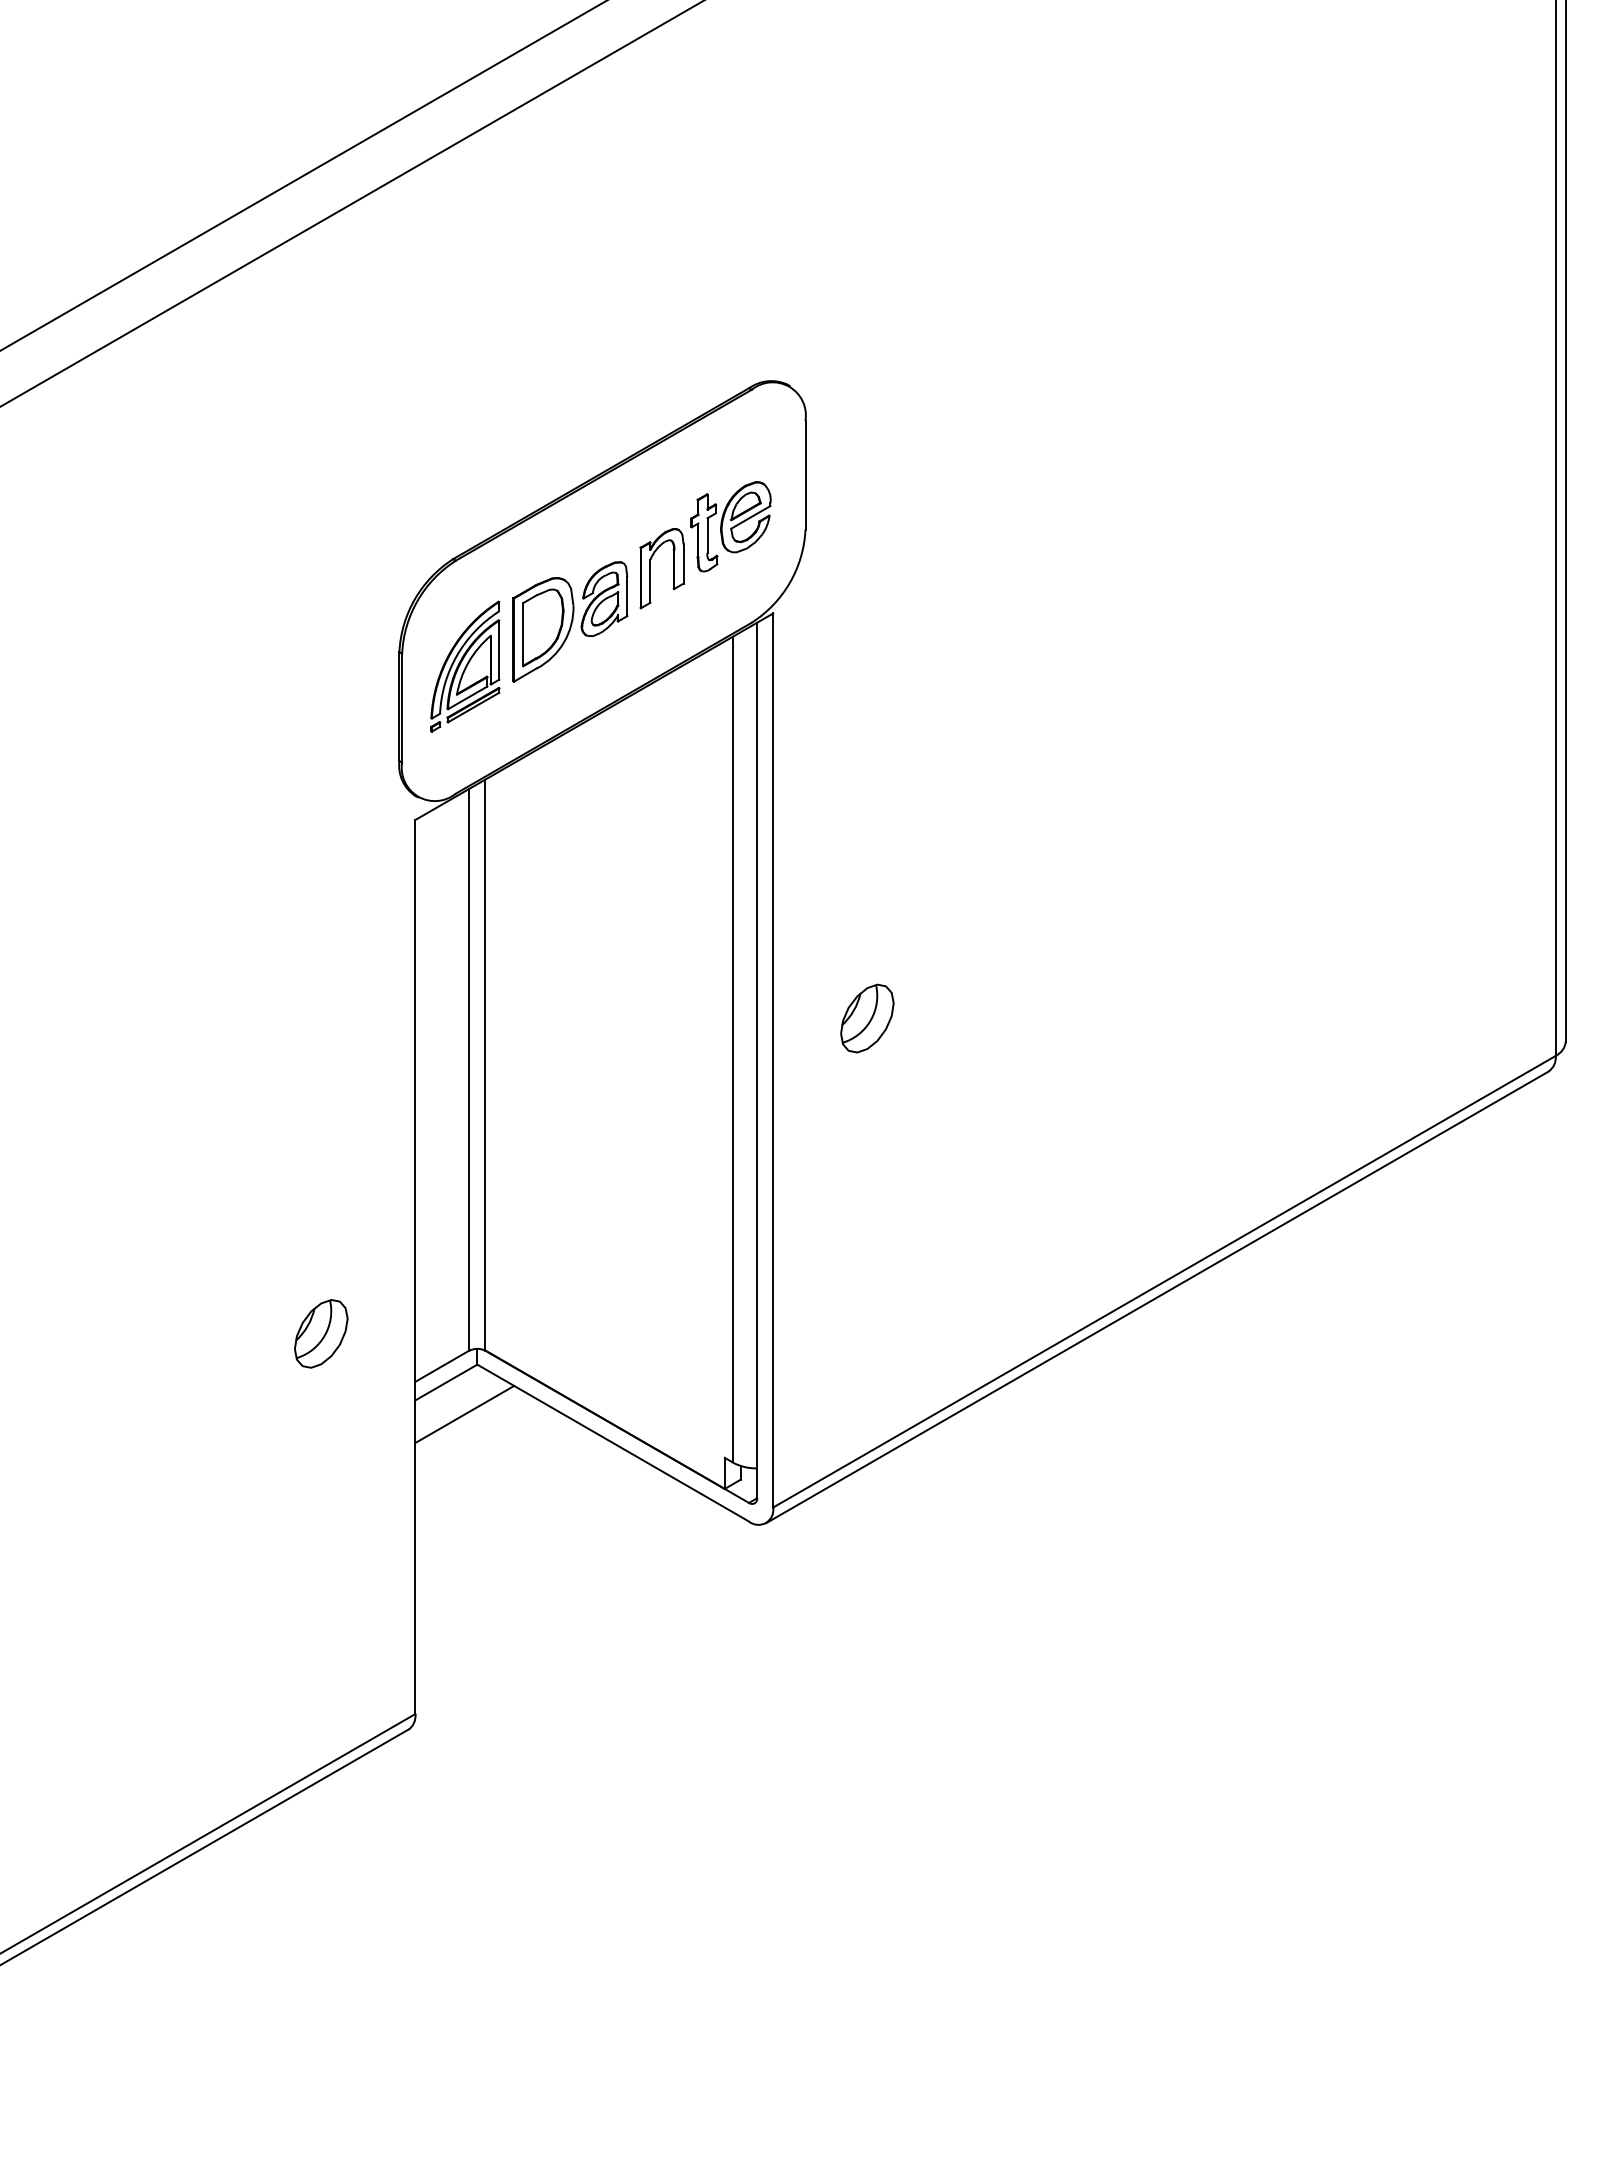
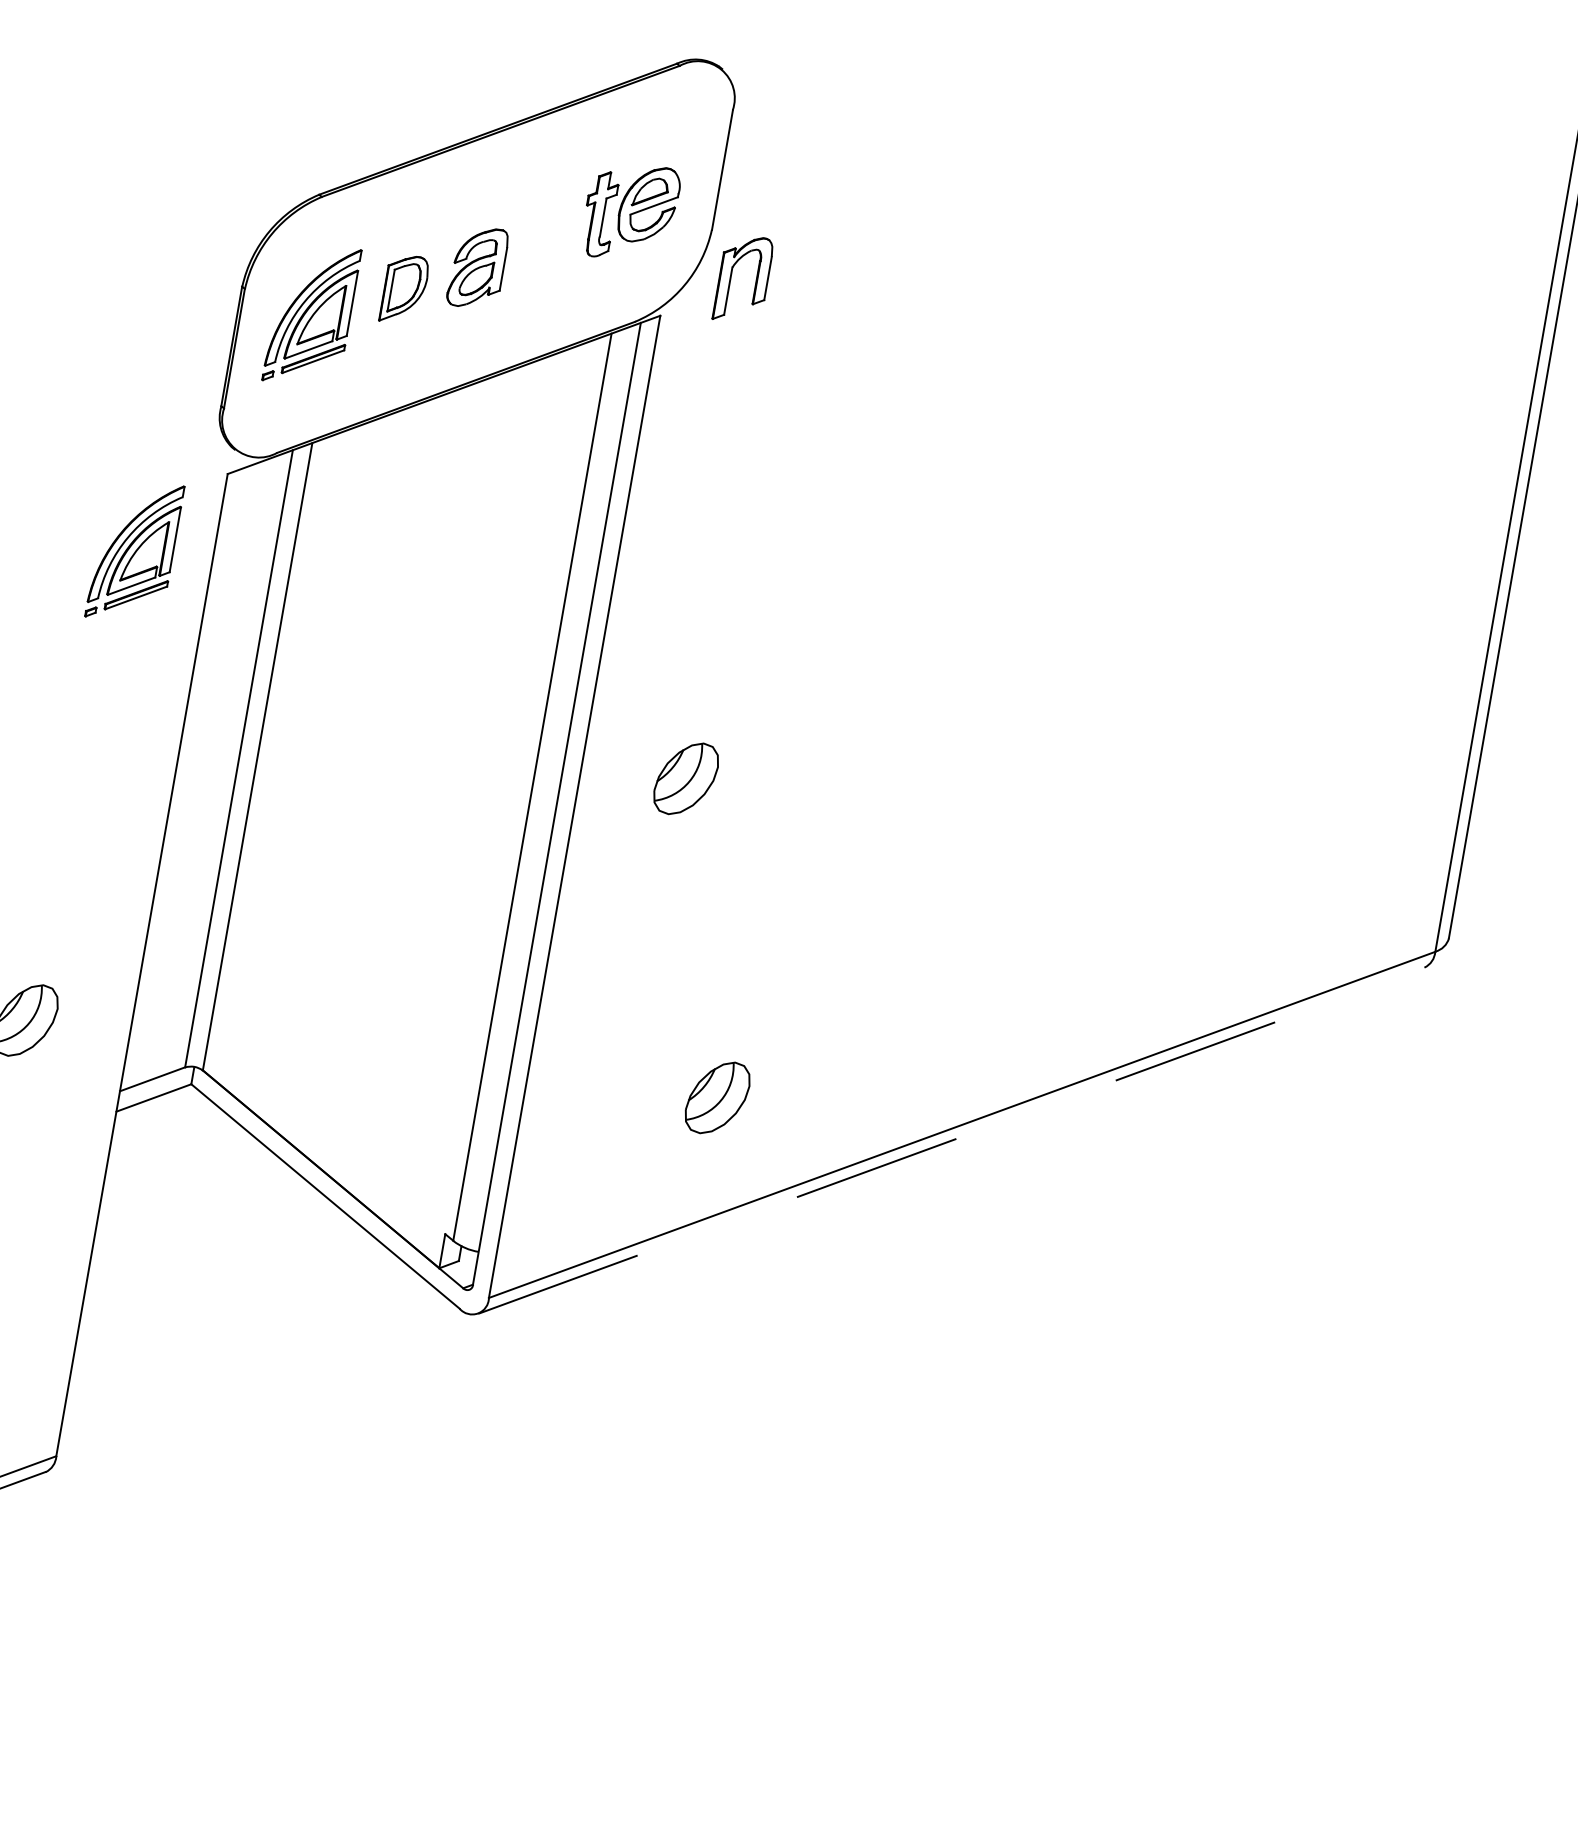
part: (650, 568) -> (730, 277), moved
part: (543, 629) -> (404, 289), size x0.6
part: (345, 902) -> (135, 551), added
part: (944, 1295) -> (717, 1097), added
line: (1157, 1297) -> (951, 1140), solid -> dashed
line: (464, 1414) -> (167, 1136), removed

